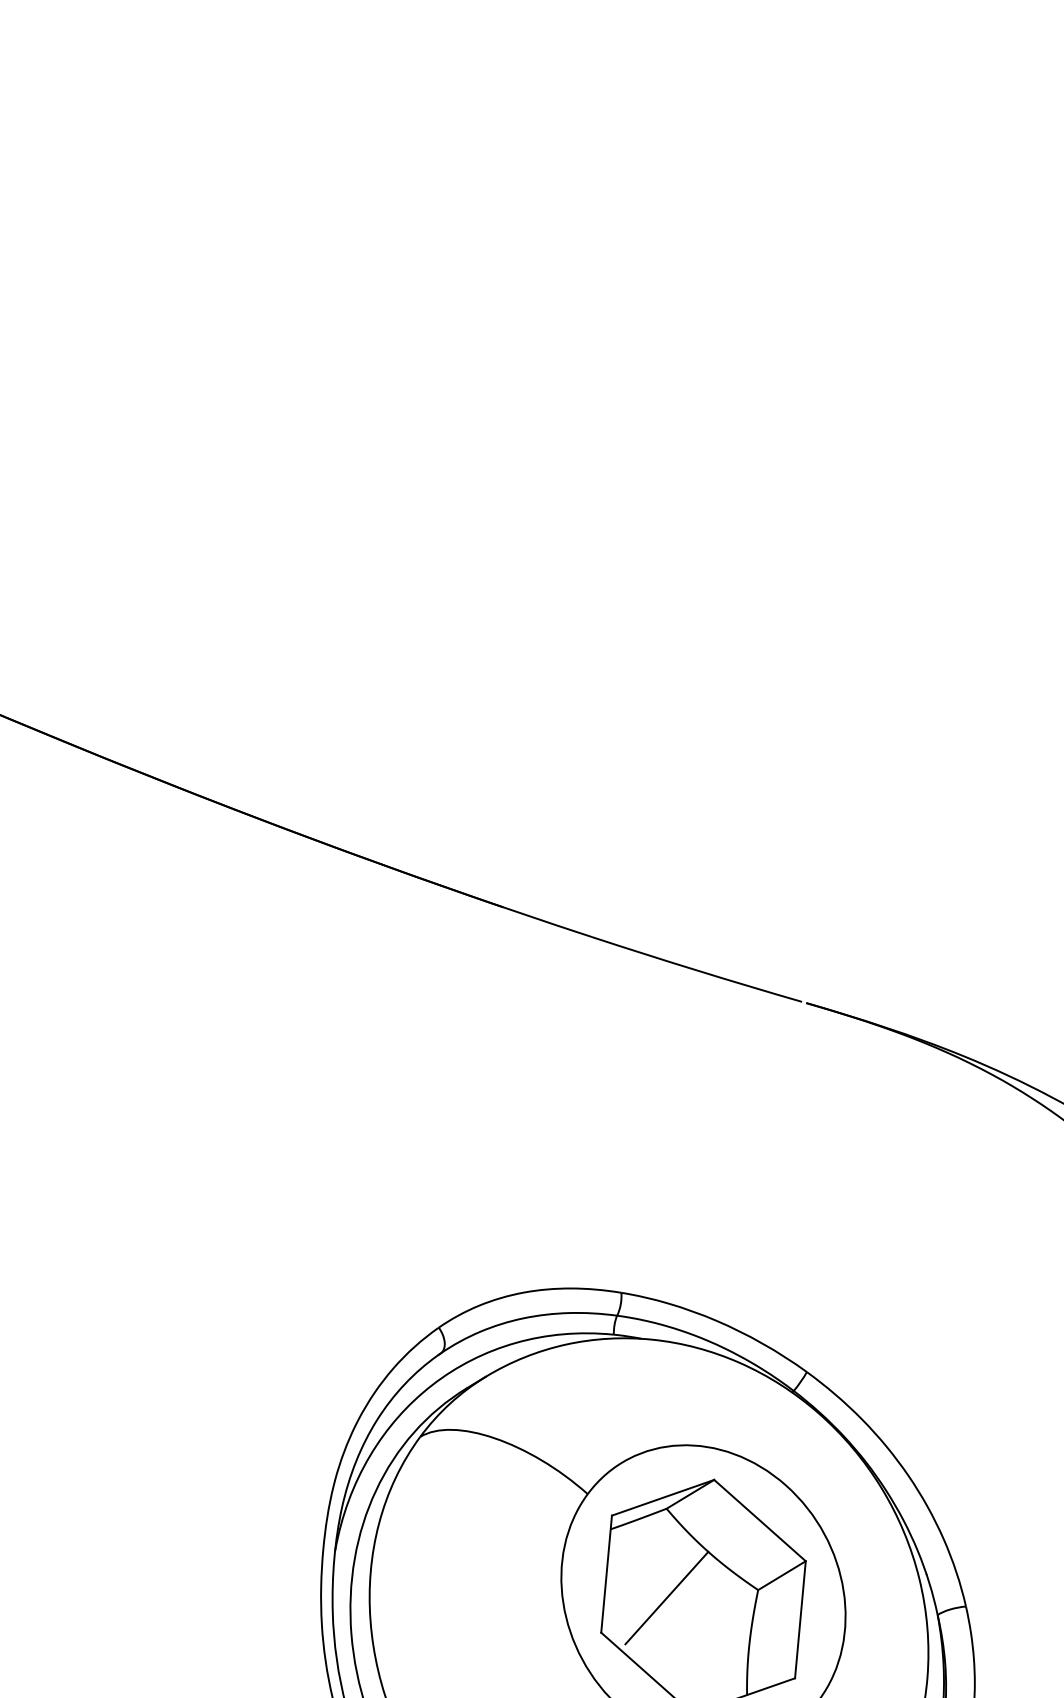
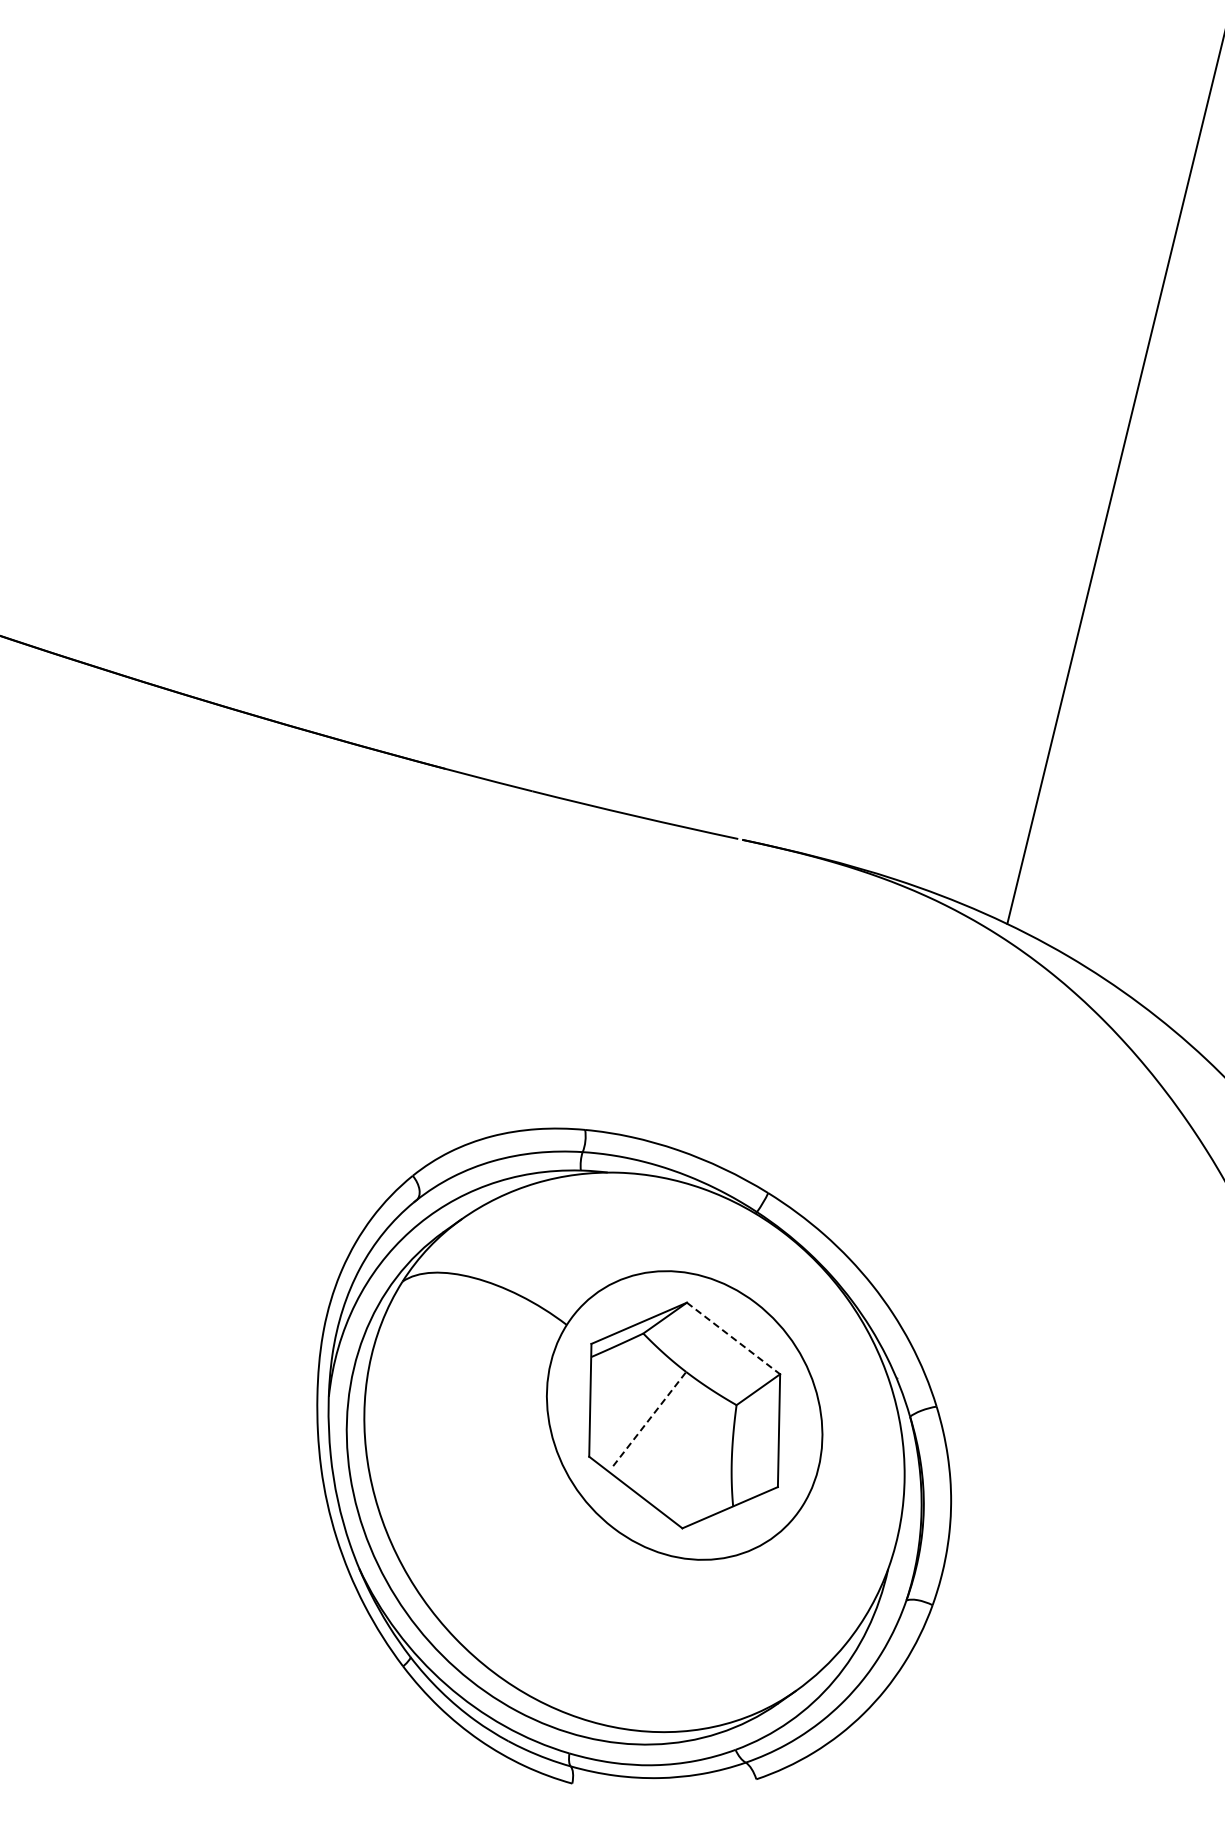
line: (759, 1520) -> (733, 1338), solid -> dashed
line: (666, 1598) -> (649, 1419), solid -> dashed

